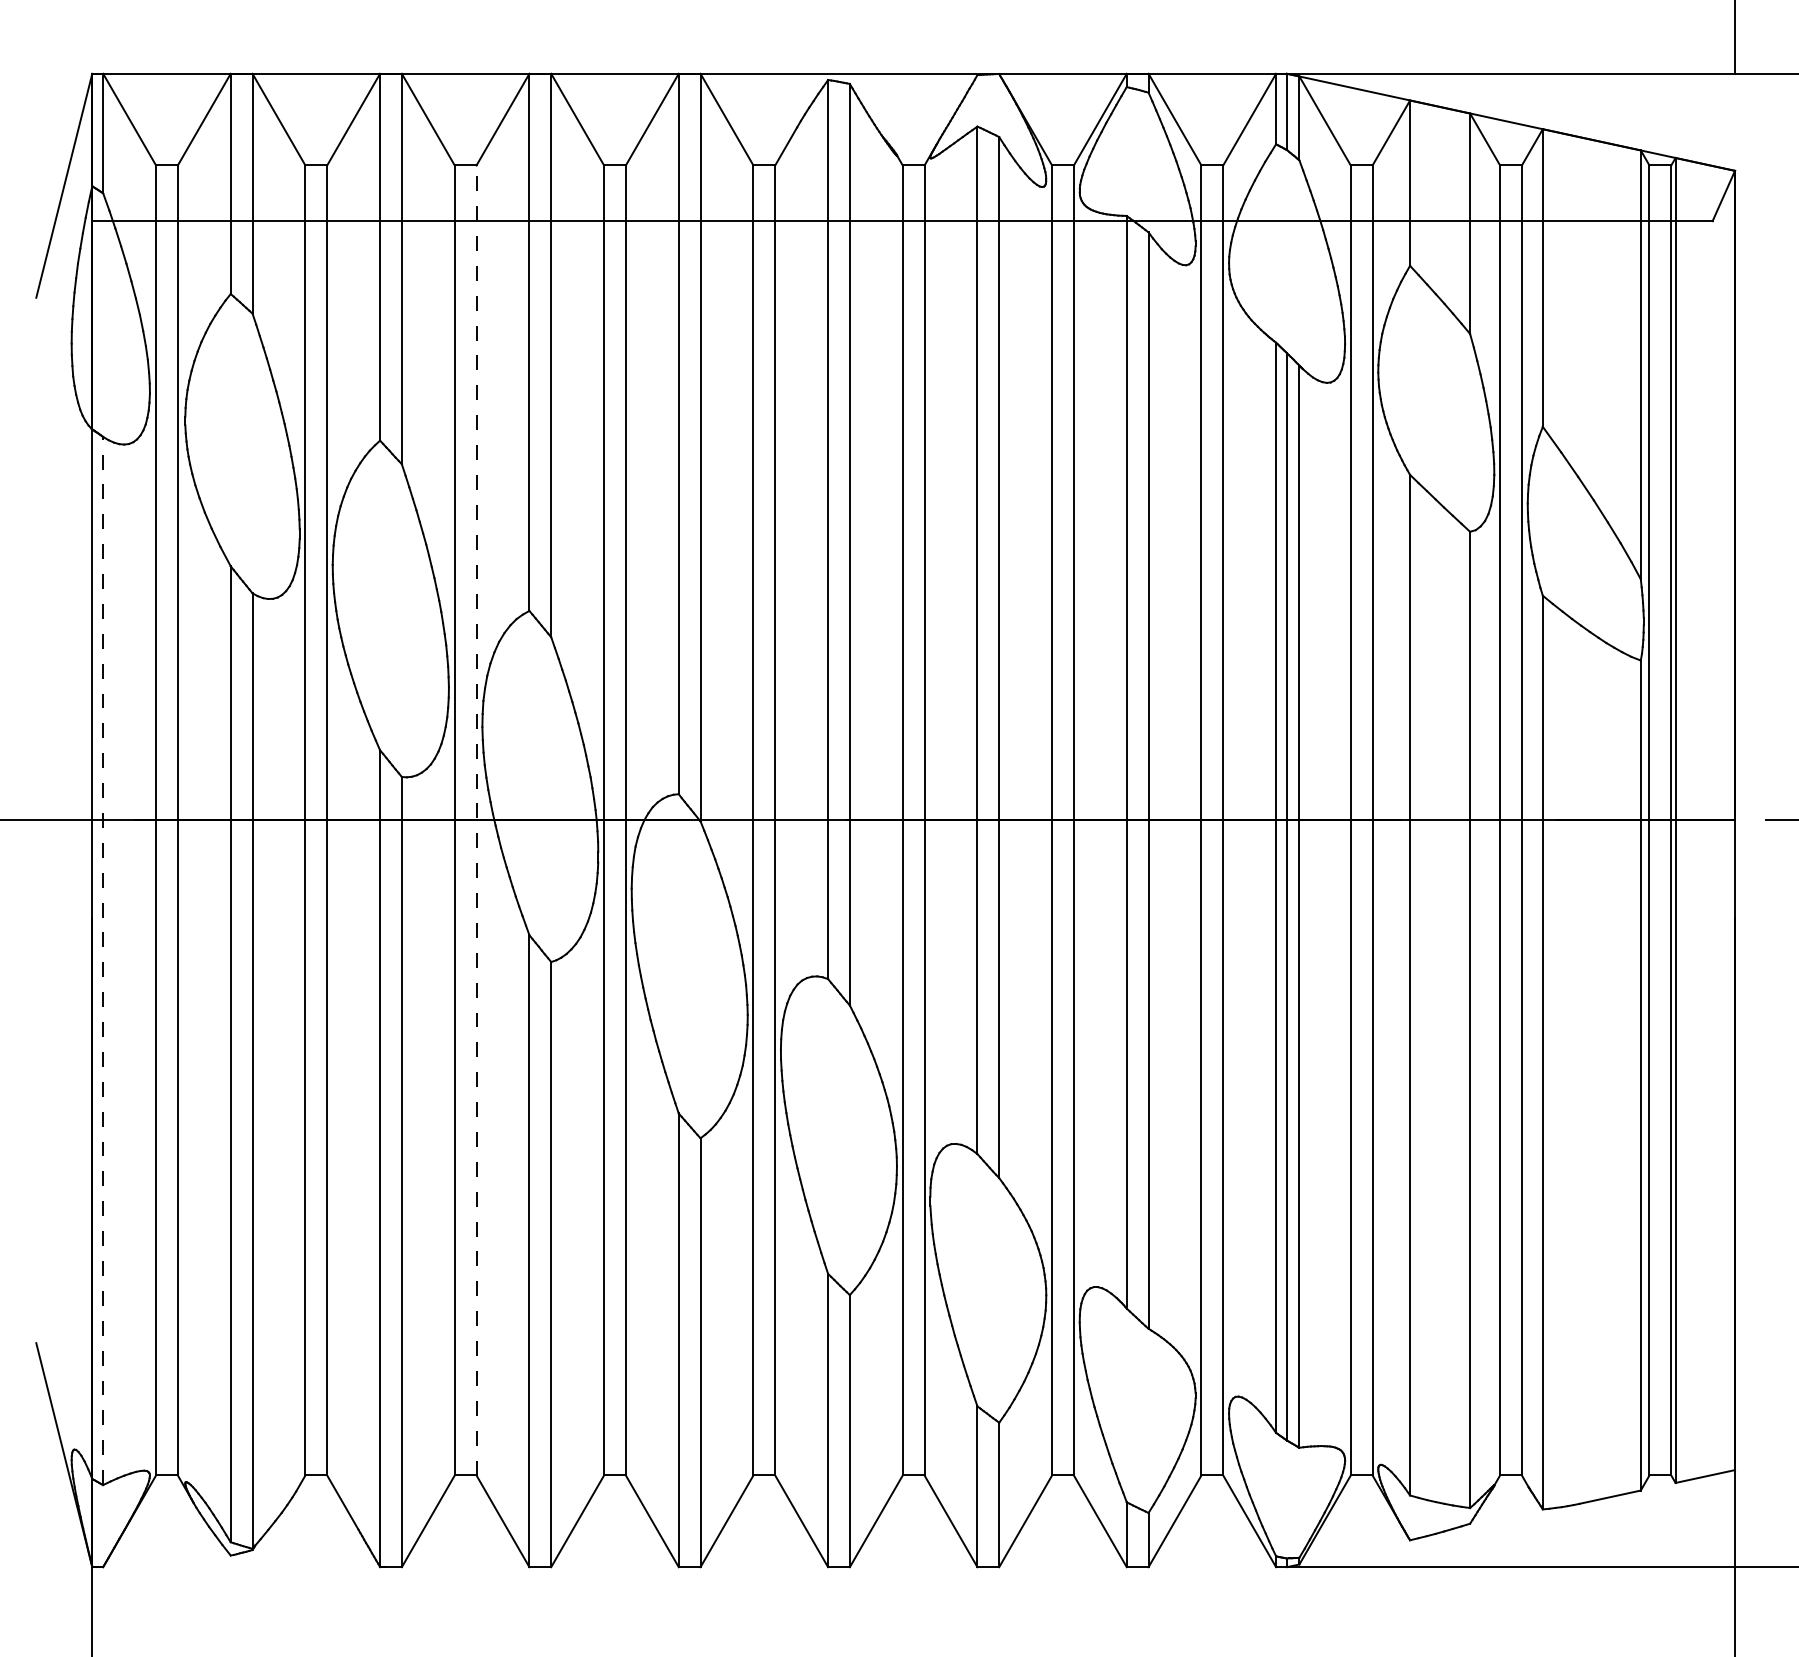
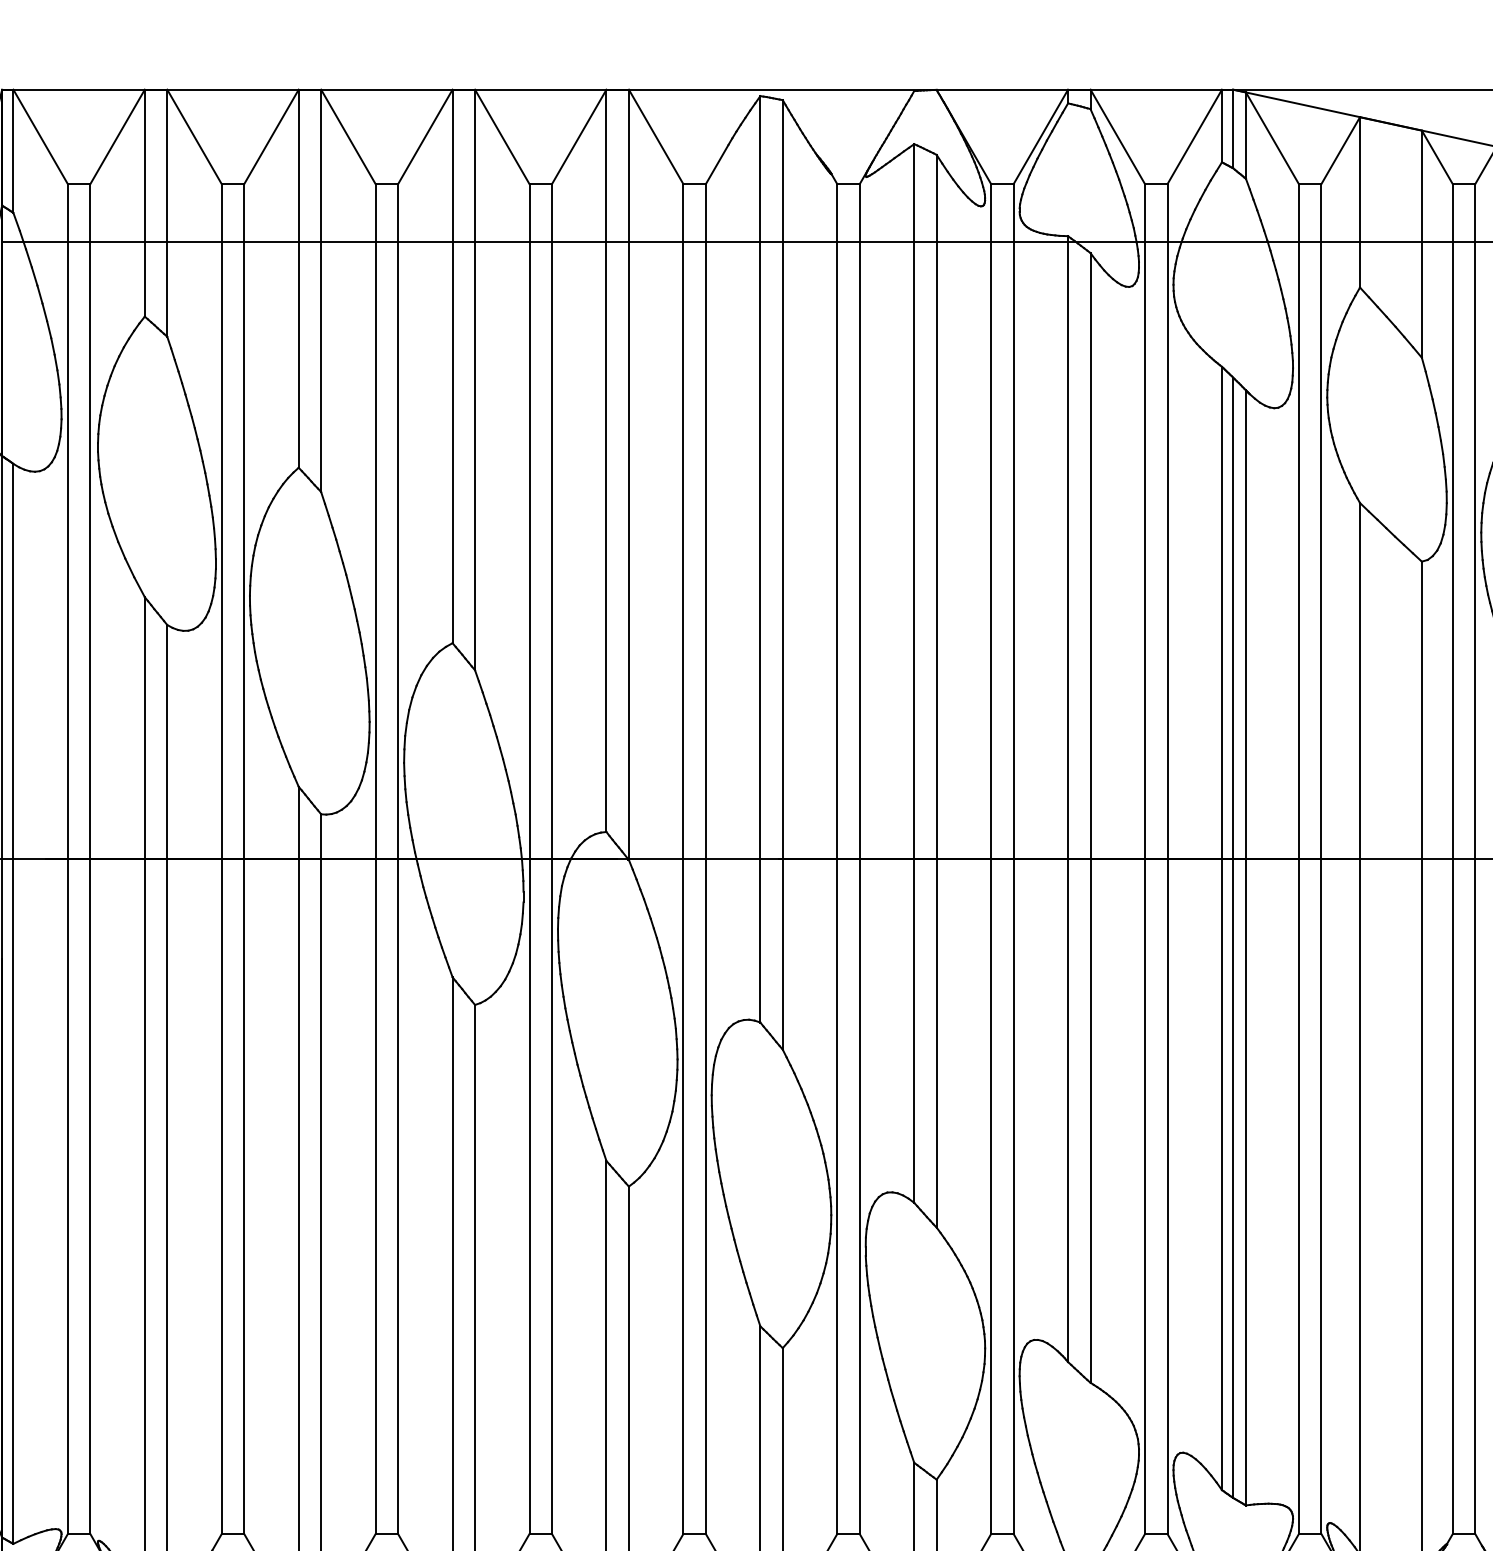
line: (476, 819) -> (398, 858), dashed -> solid
line: (103, 960) -> (13, 1003), dashed -> solid

